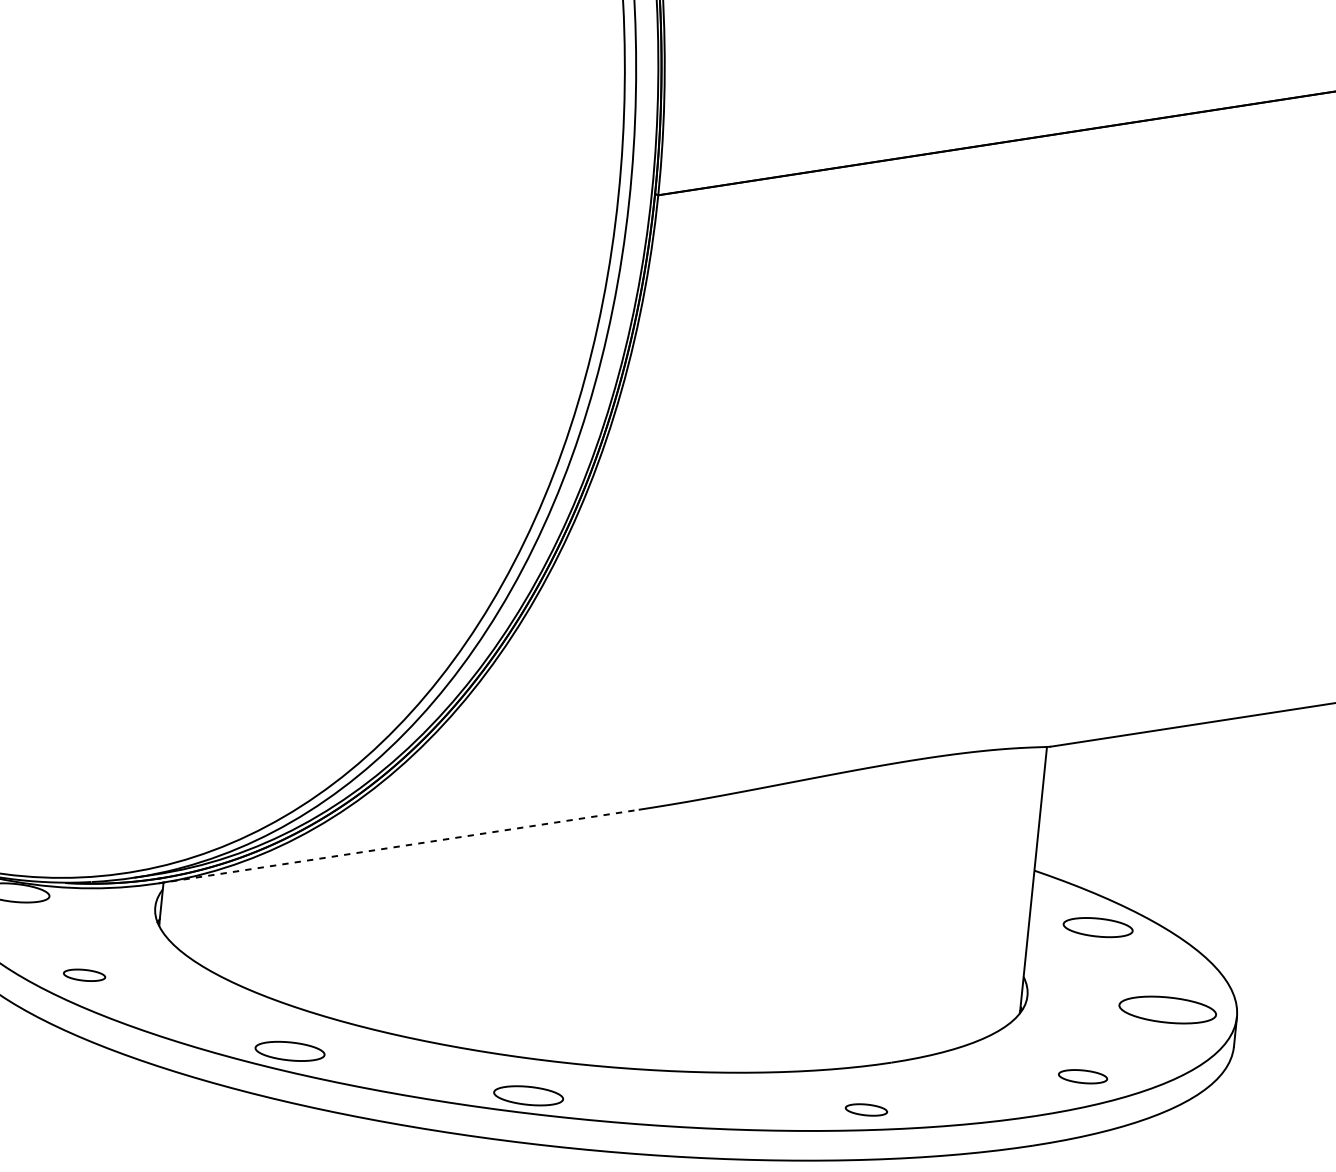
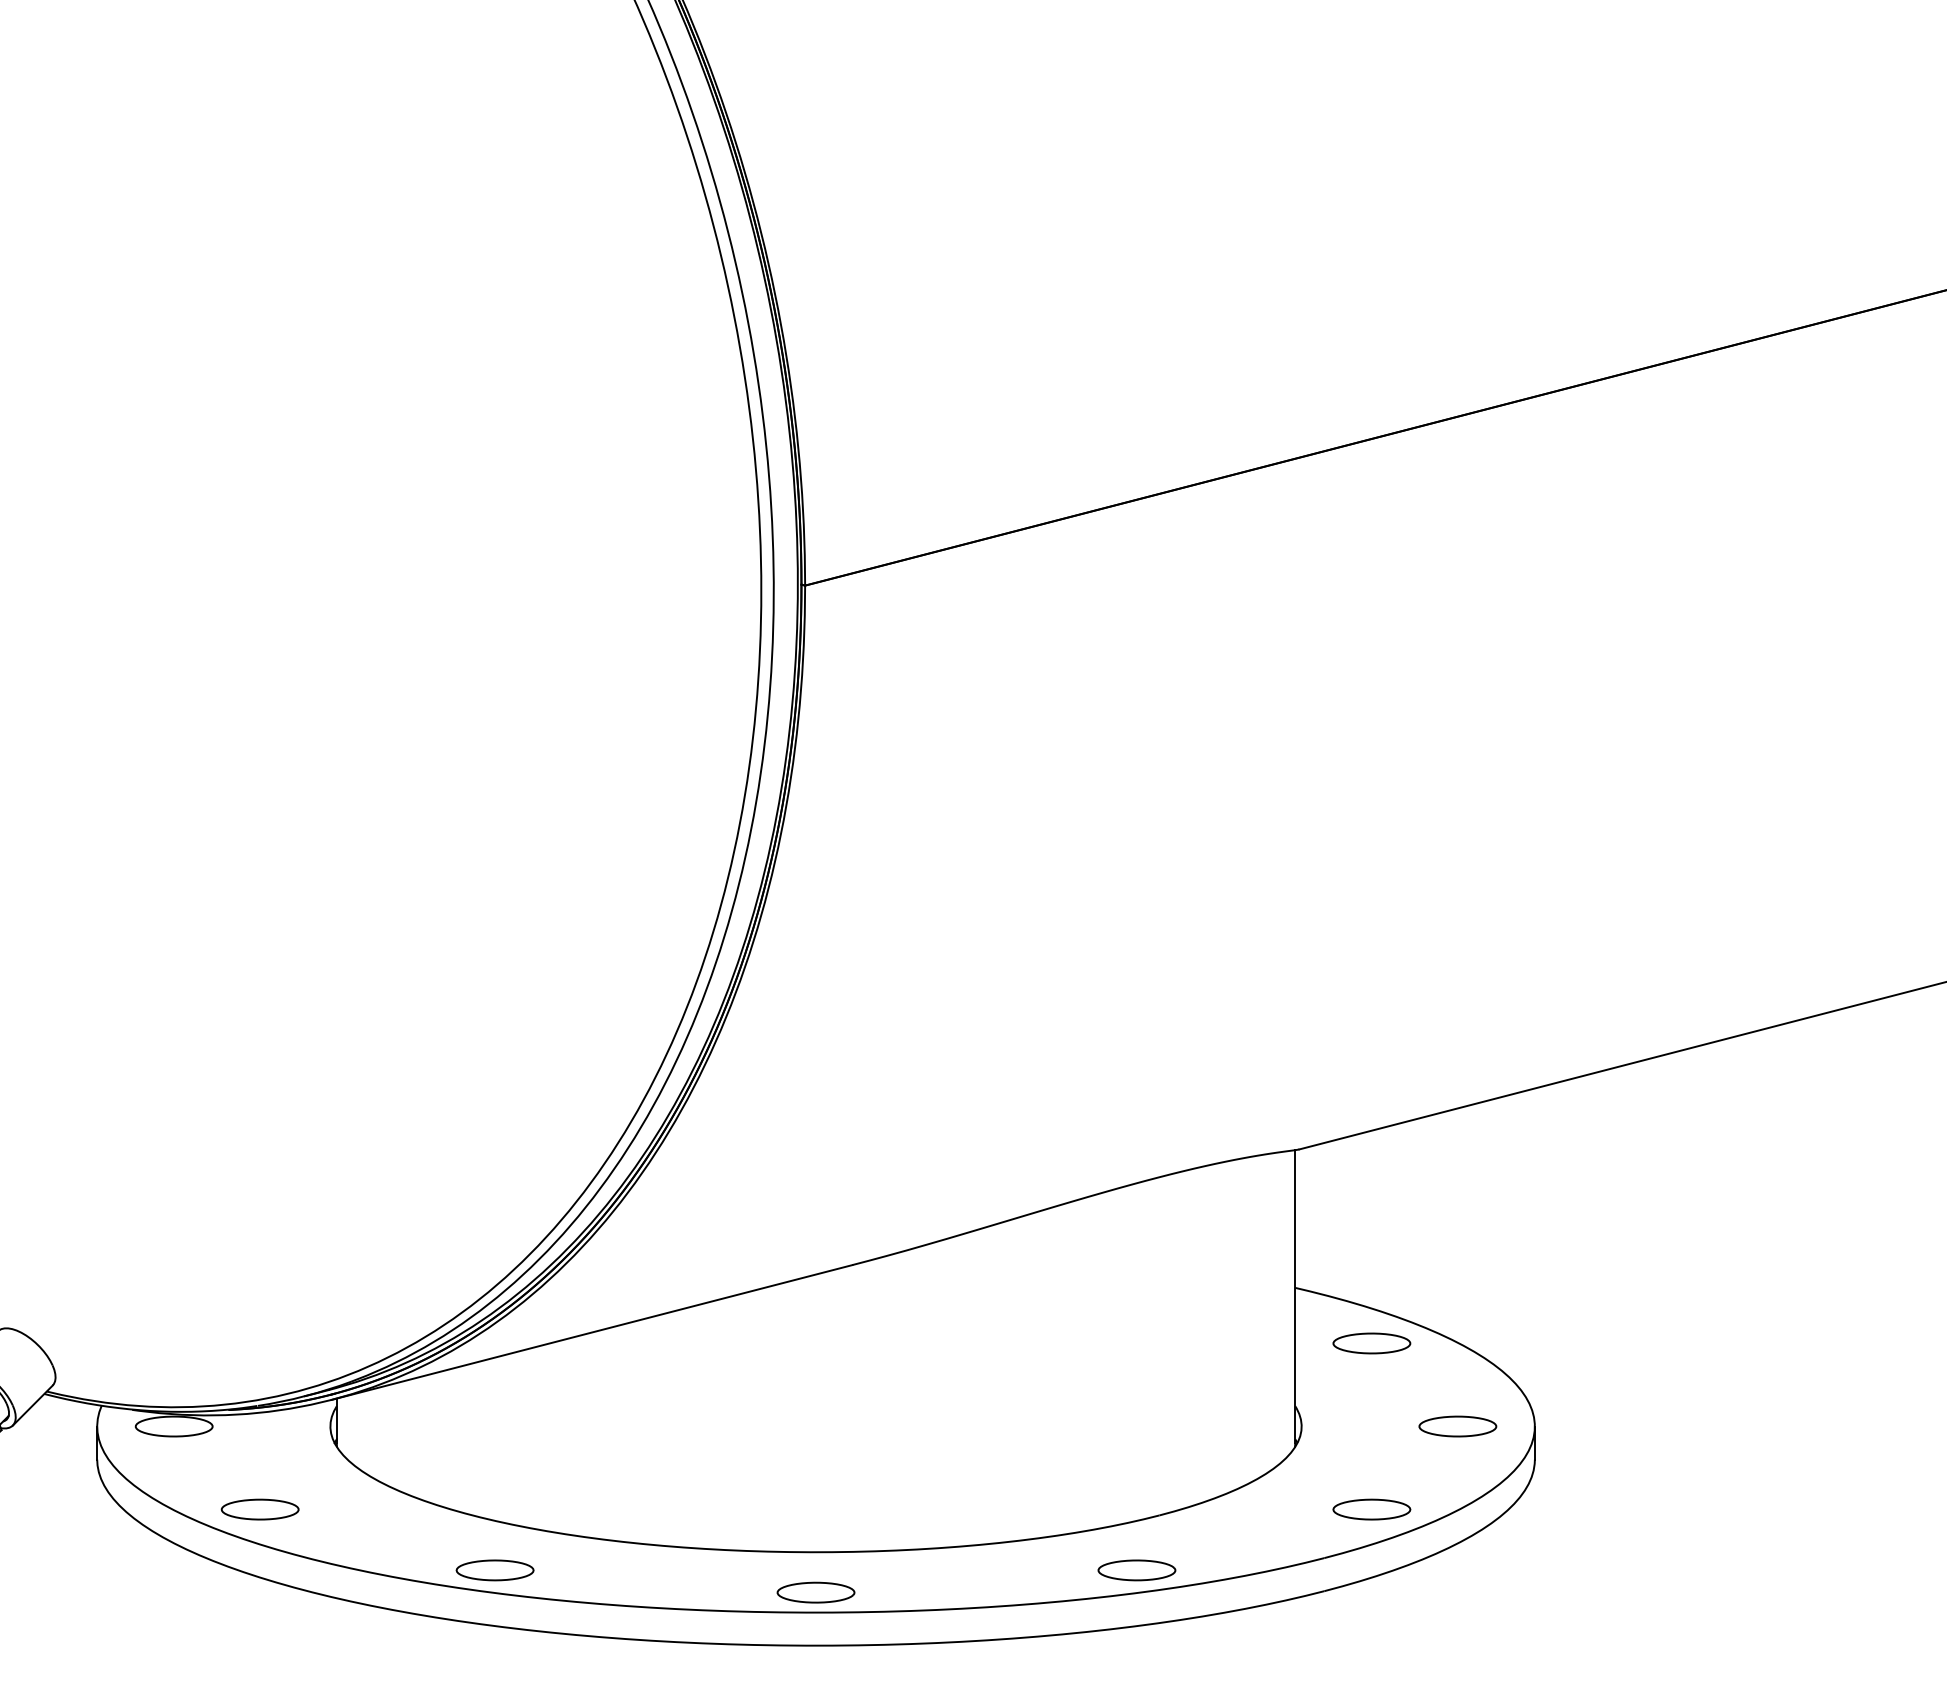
line: (399, 846) -> (592, 1332), dashed -> solid
part: (84, 975) -> (259, 1509), size x1.67
part: (1167, 1009) -> (1457, 1426), size x0.71
part: (1082, 1076) -> (1371, 1509), size x1.43
part: (528, 1095) -> (815, 1592), moved
part: (866, 1109) -> (1136, 1570), size x1.67

